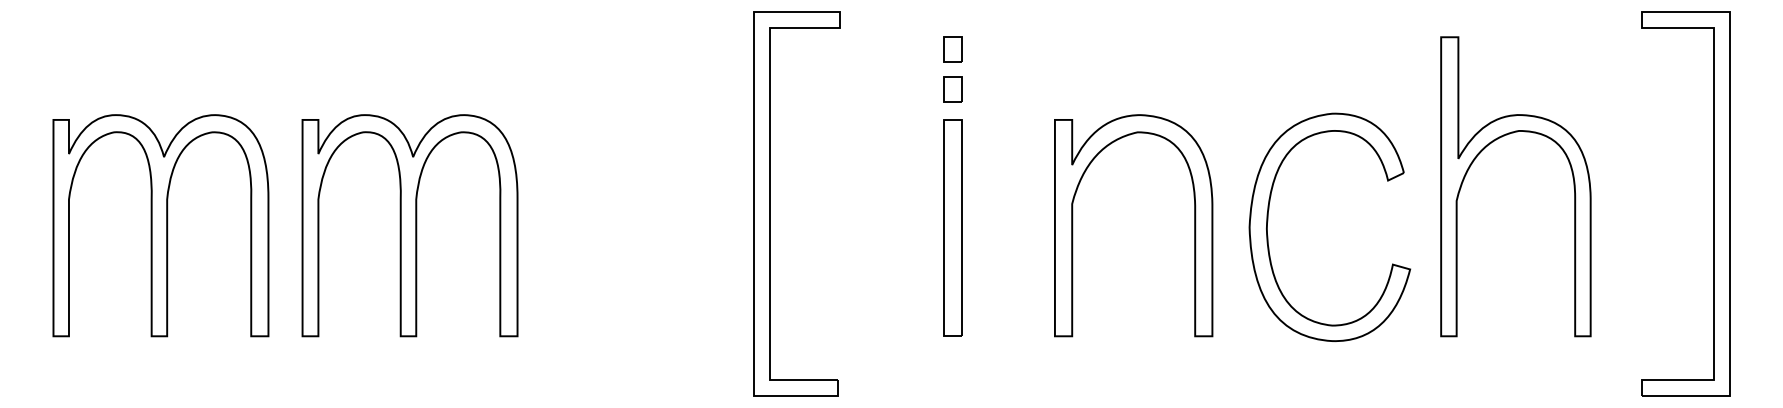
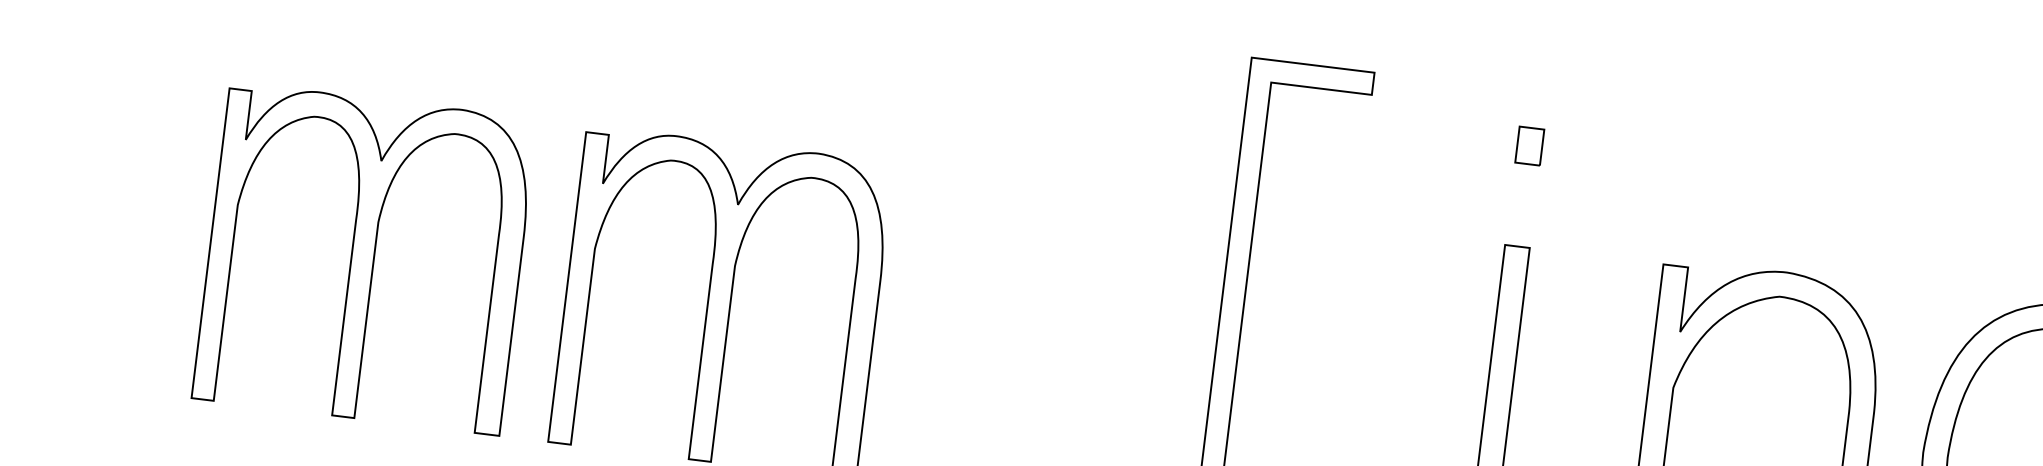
part: (952, 89) -> (1522, 202), removed

